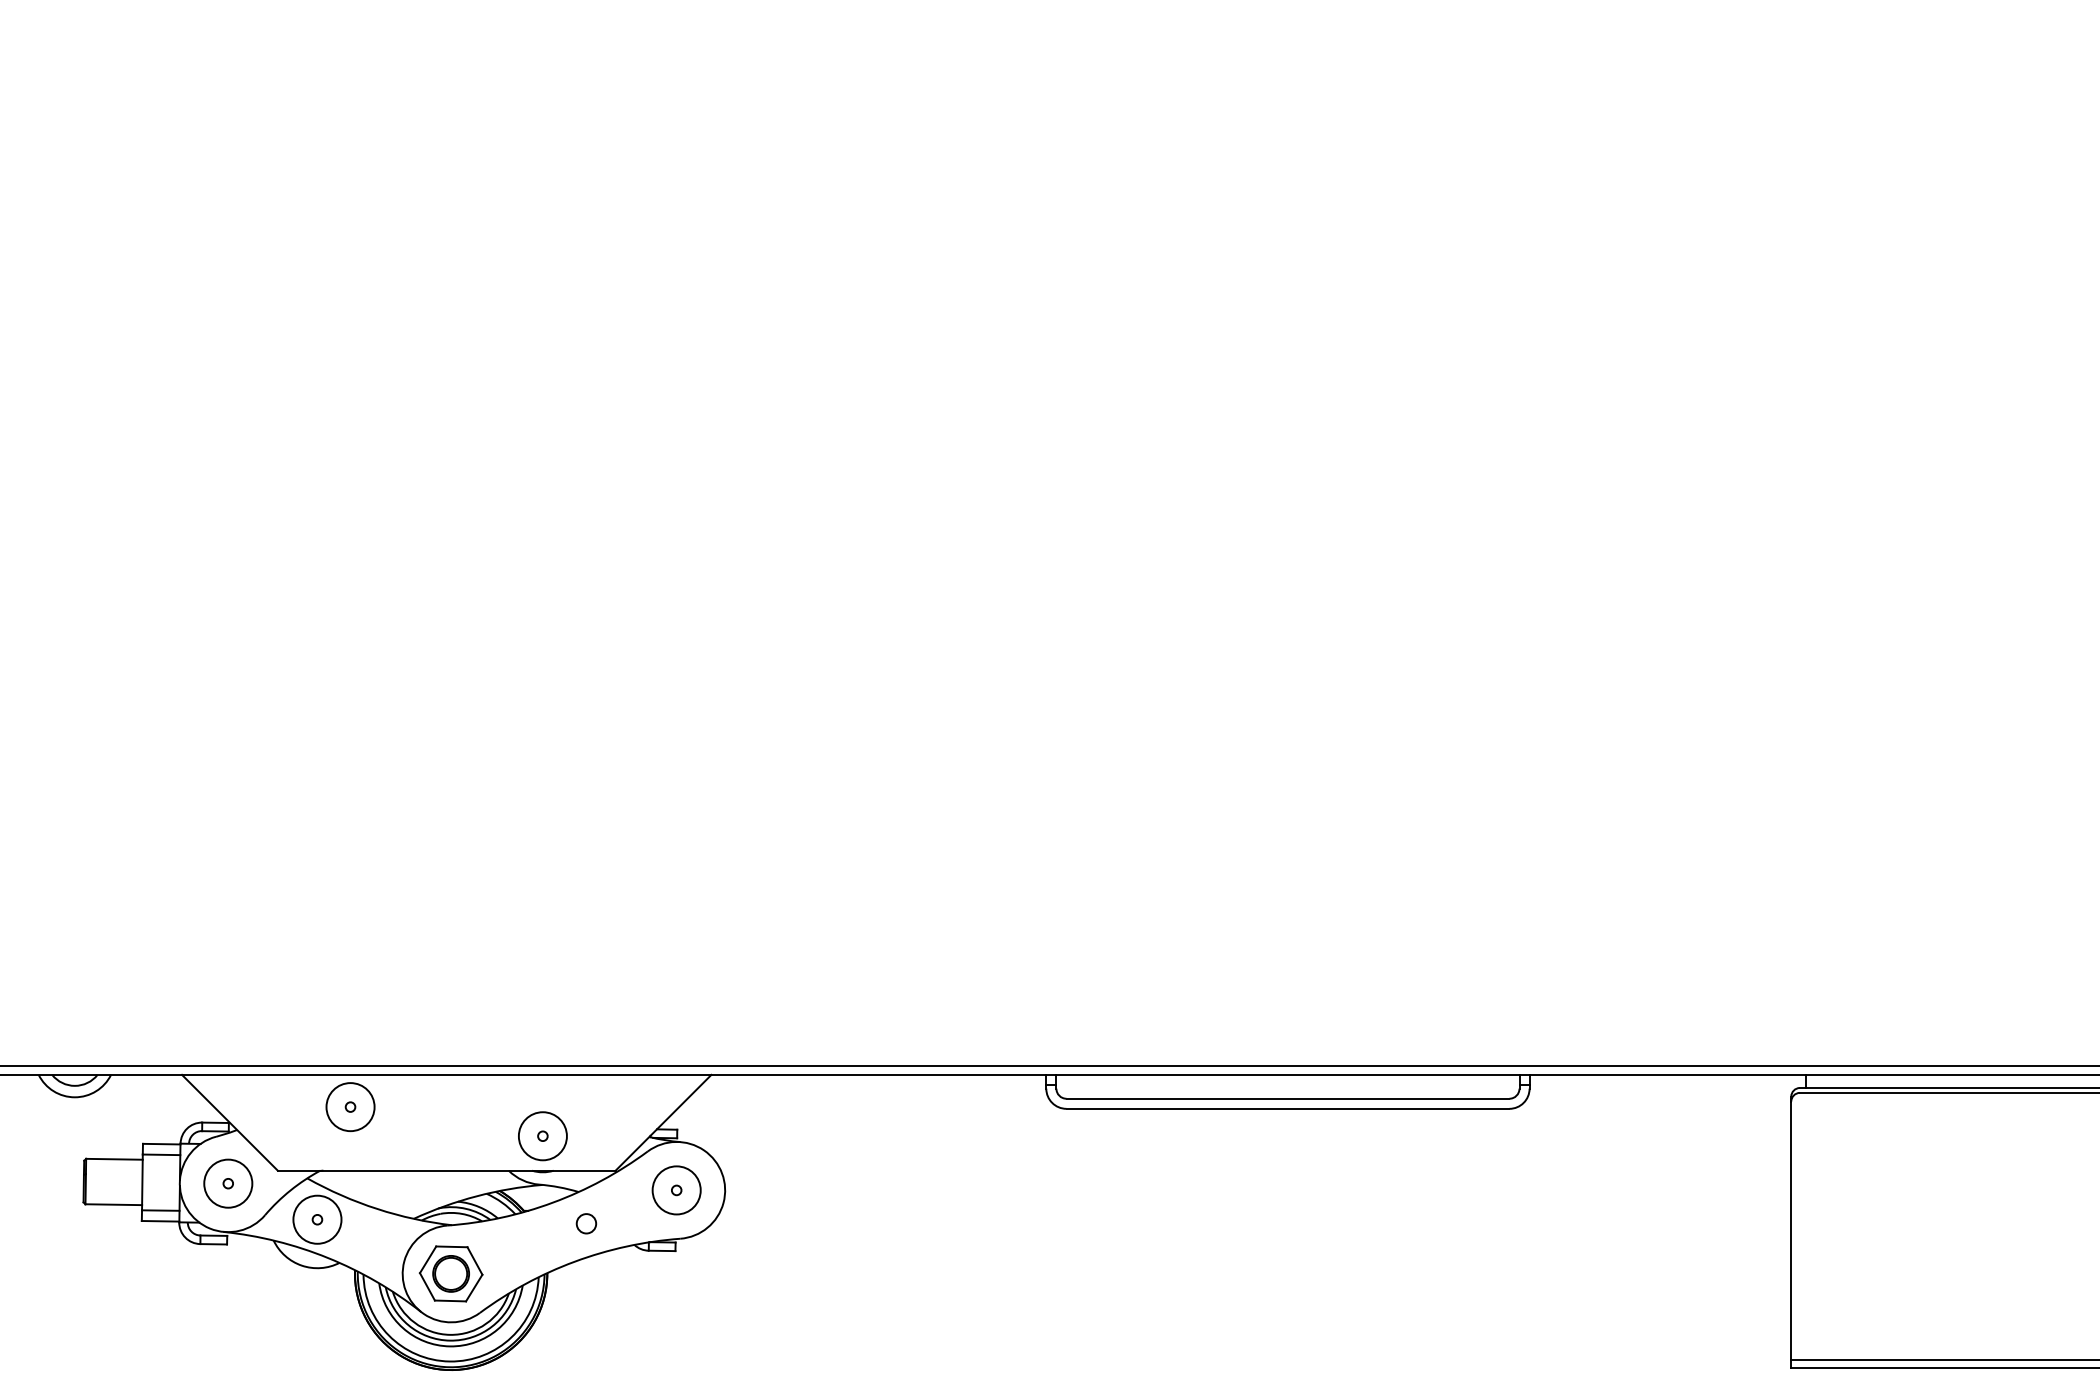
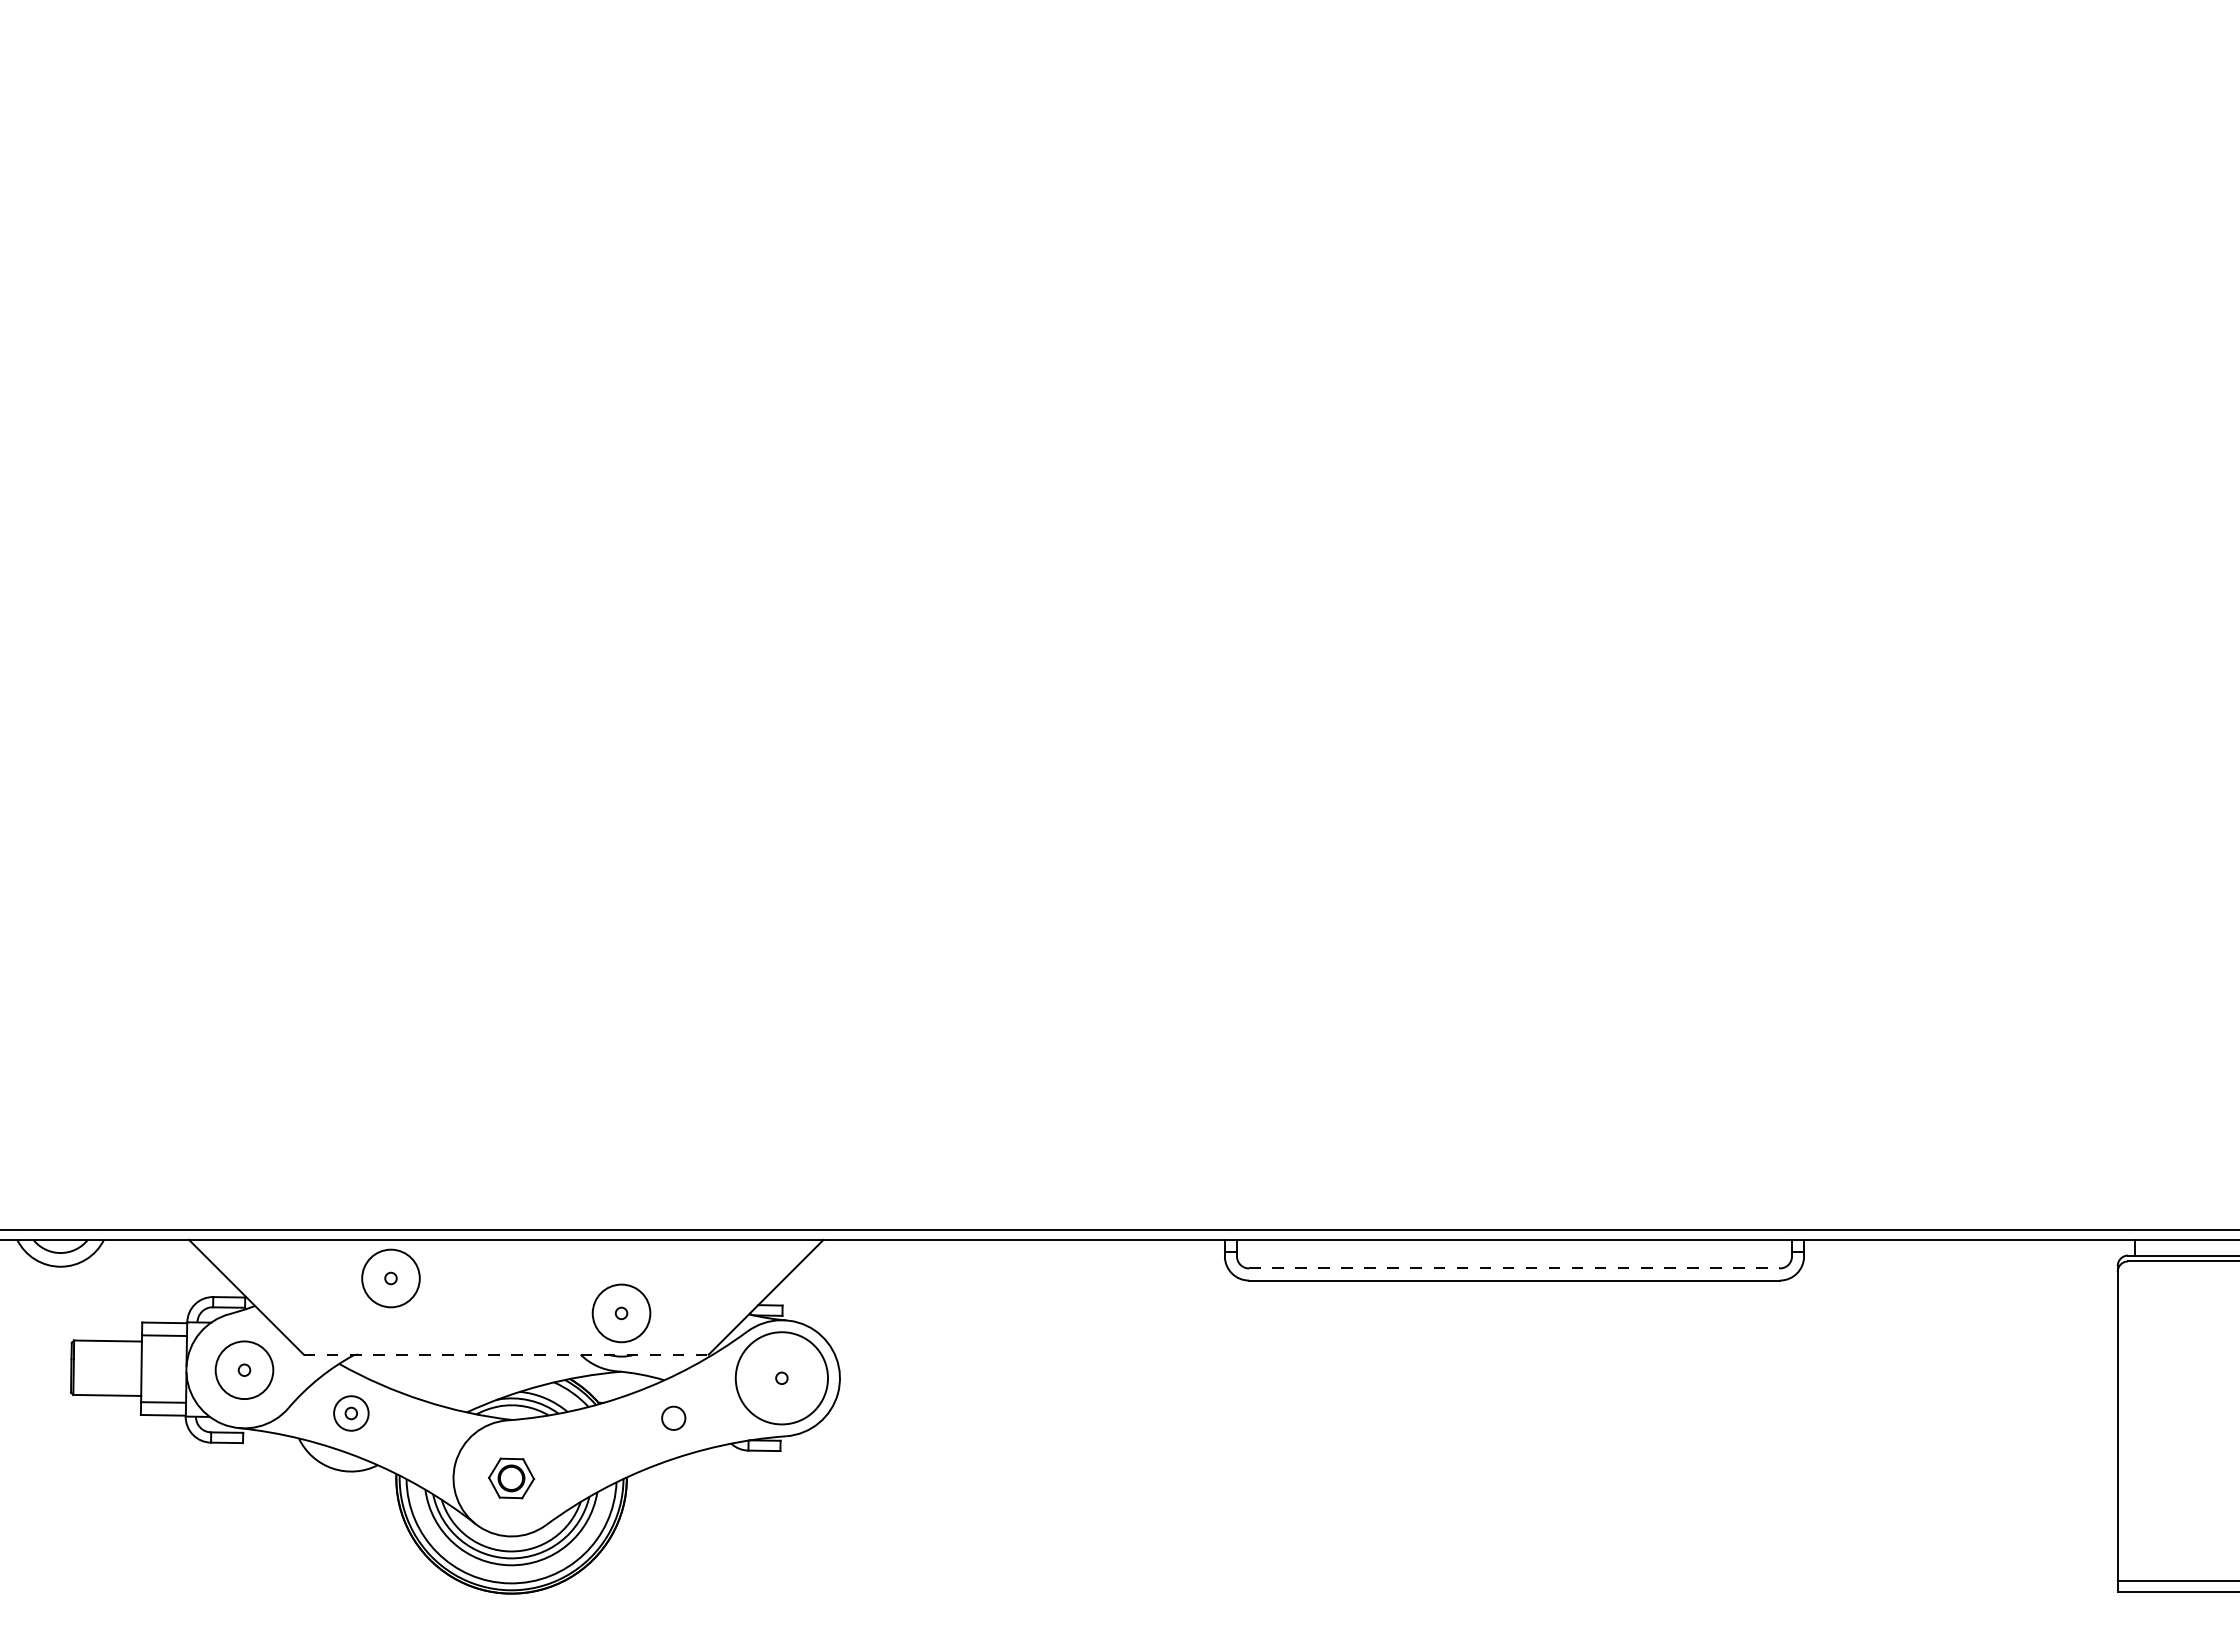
line: (1288, 1098) -> (1515, 1268), solid -> dashed
line: (446, 1170) -> (506, 1354), solid -> dashed
circle: (676, 1190) -> (781, 1378), size x1.6
circle: (317, 1219) -> (351, 1413), size x0.6
part: (450, 1273) -> (510, 1477), size x0.6

